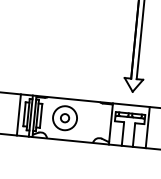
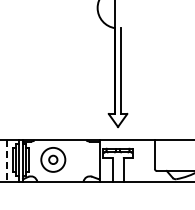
line: (19, 115) -> (7, 161), solid -> dashed
line: (147, 126) -> (136, 160), removed

